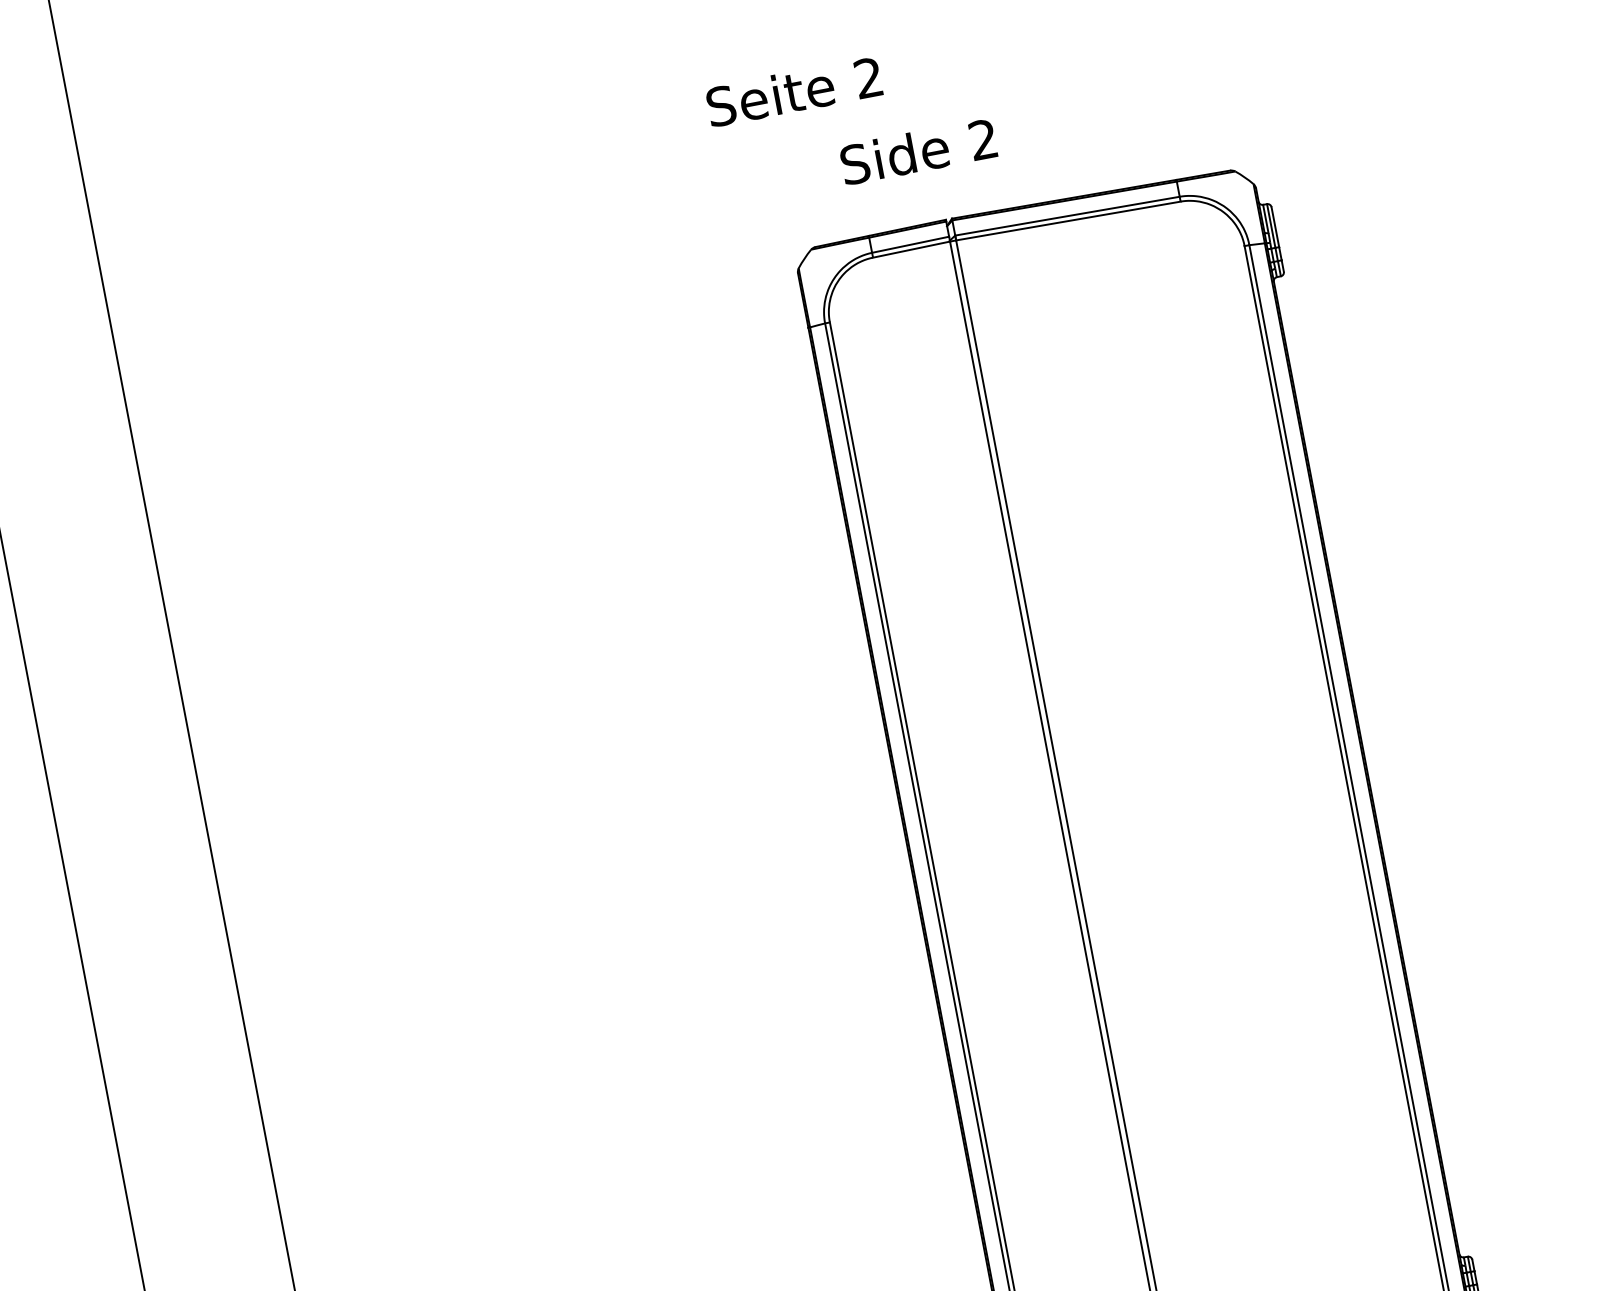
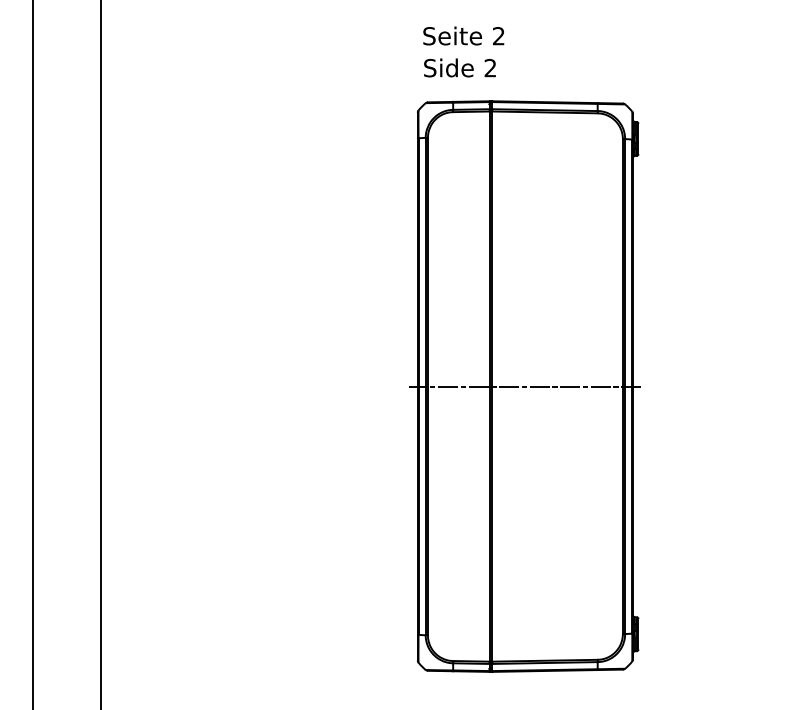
text: (793, 90) -> (463, 35), moved
text: (917, 150) -> (459, 67), moved
line: (1137, 811) -> (525, 386), added

